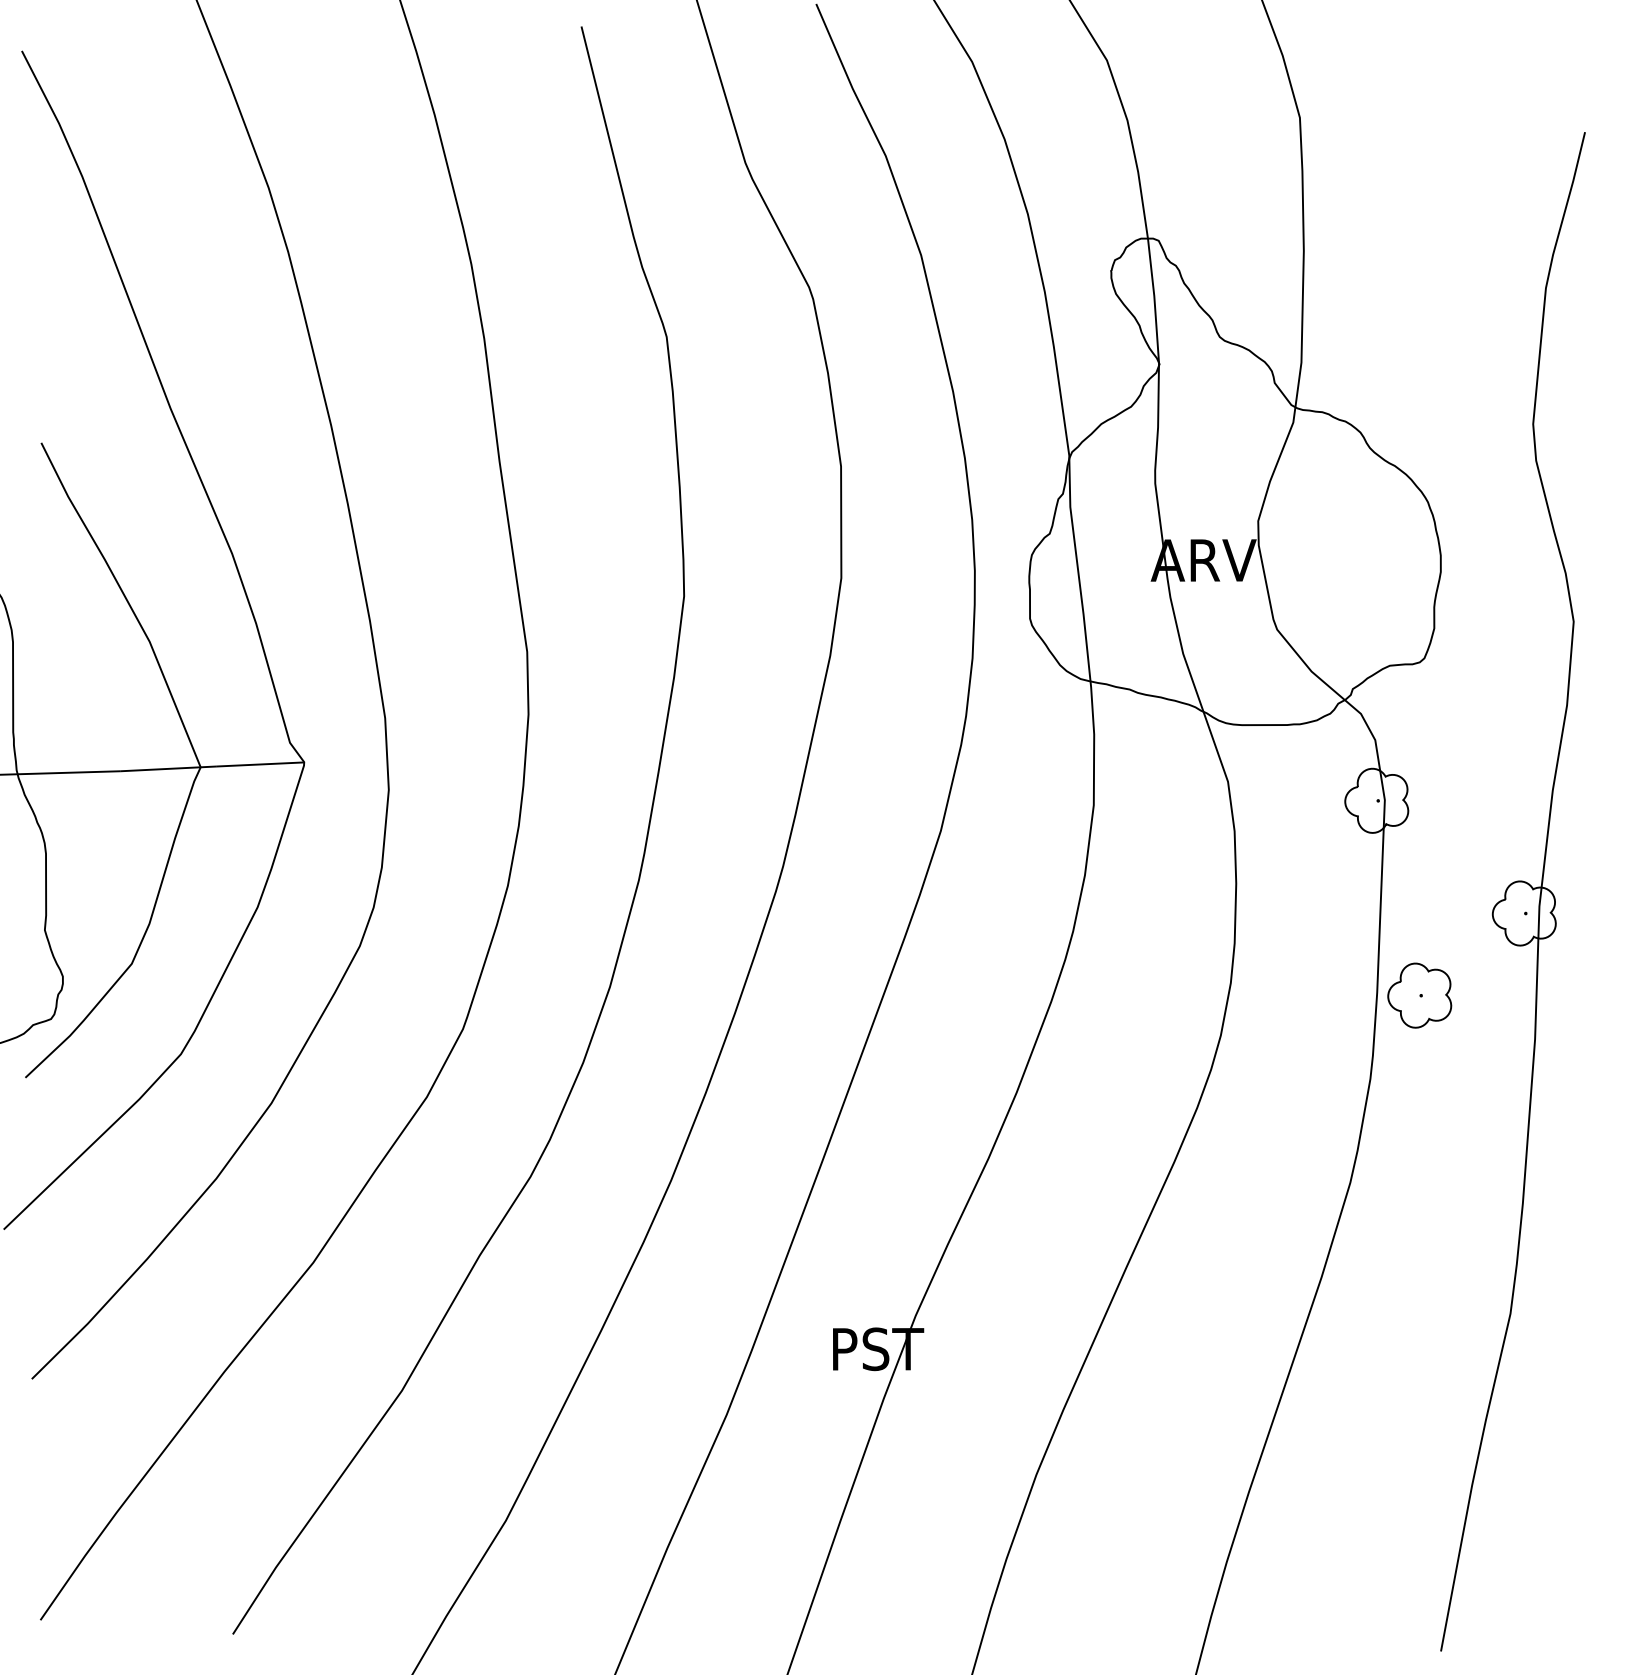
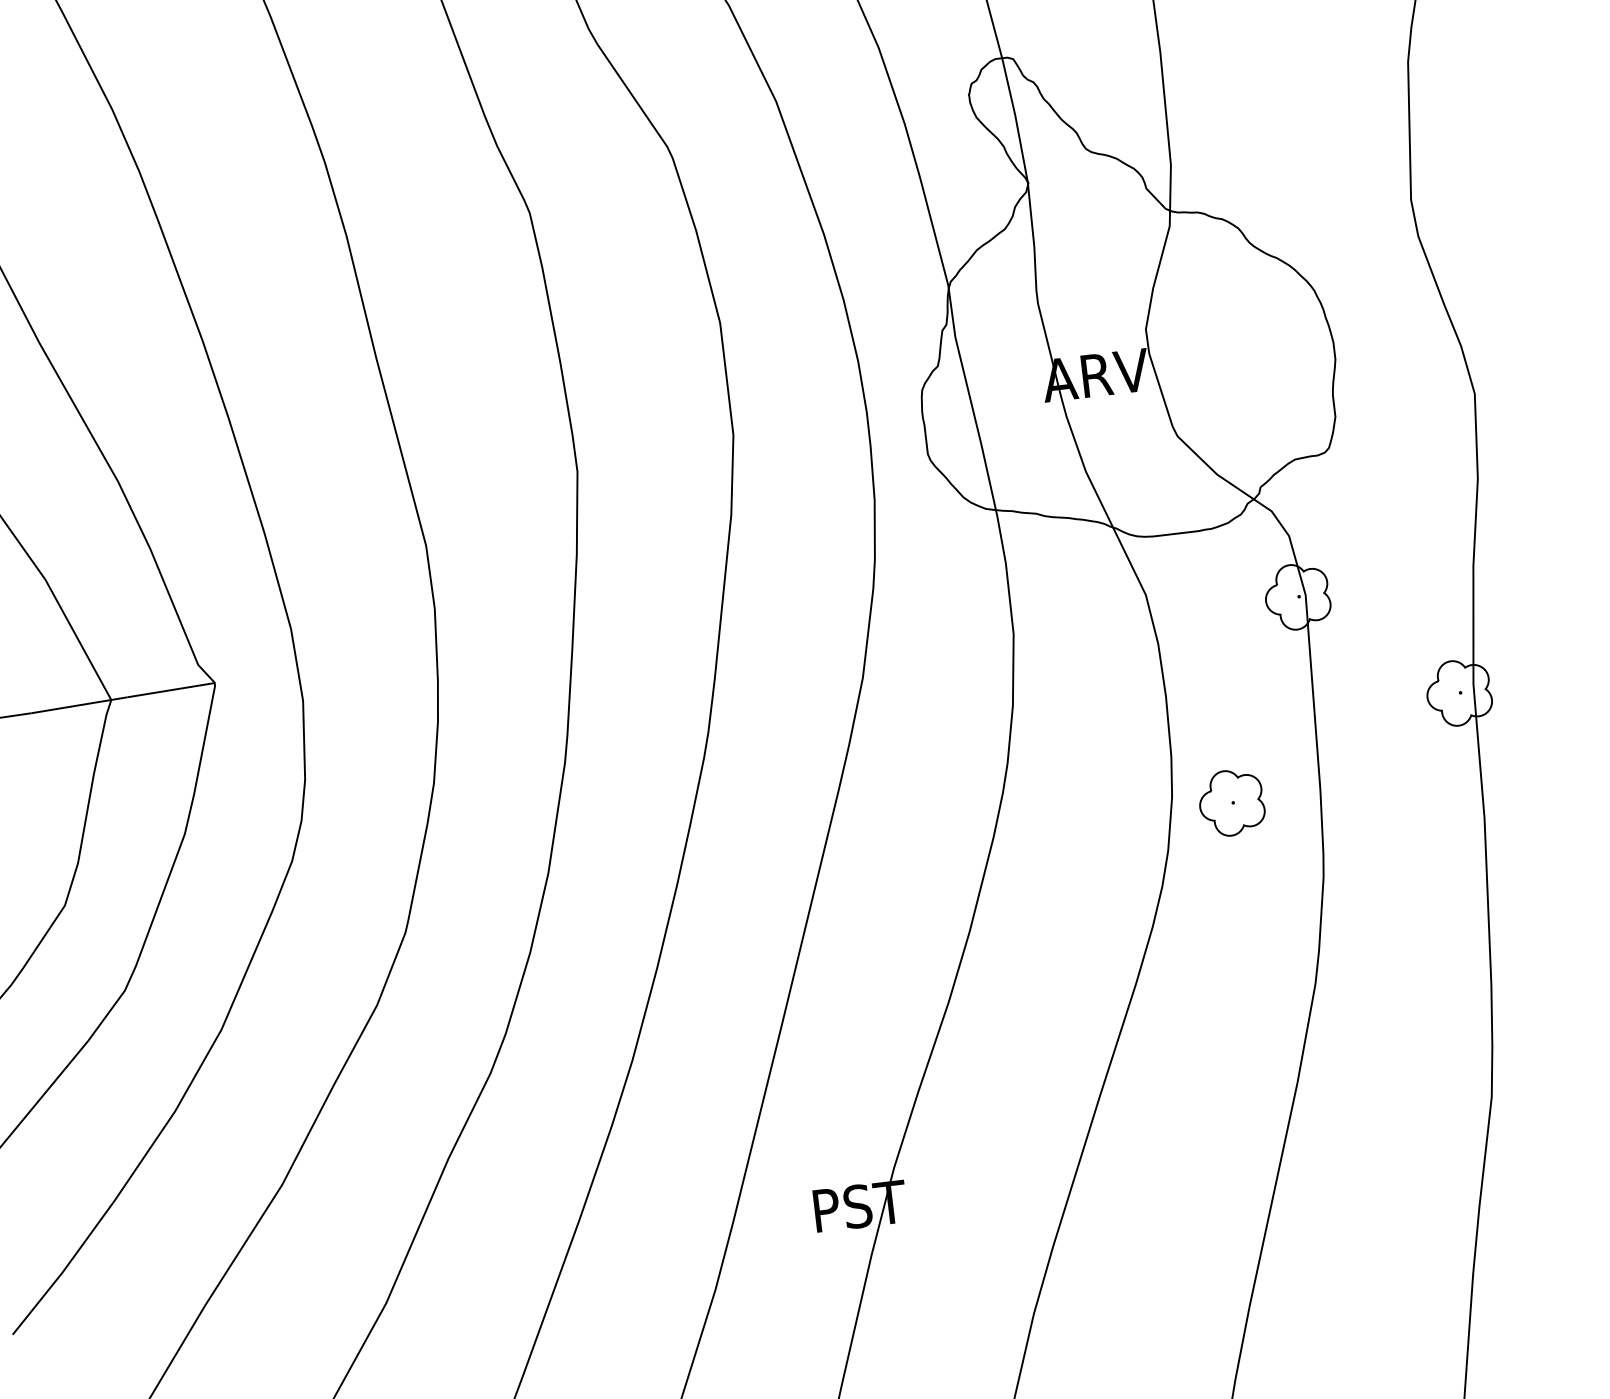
part: (1419, 995) -> (1231, 802), moved

